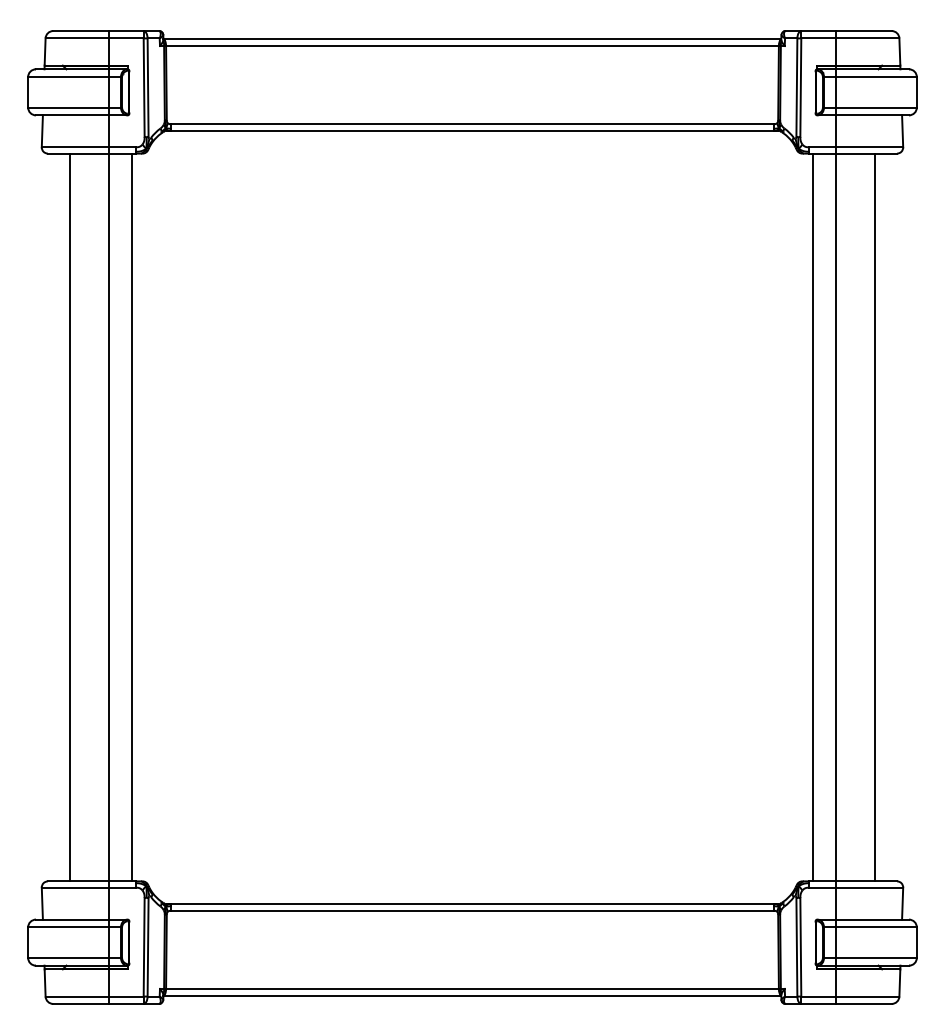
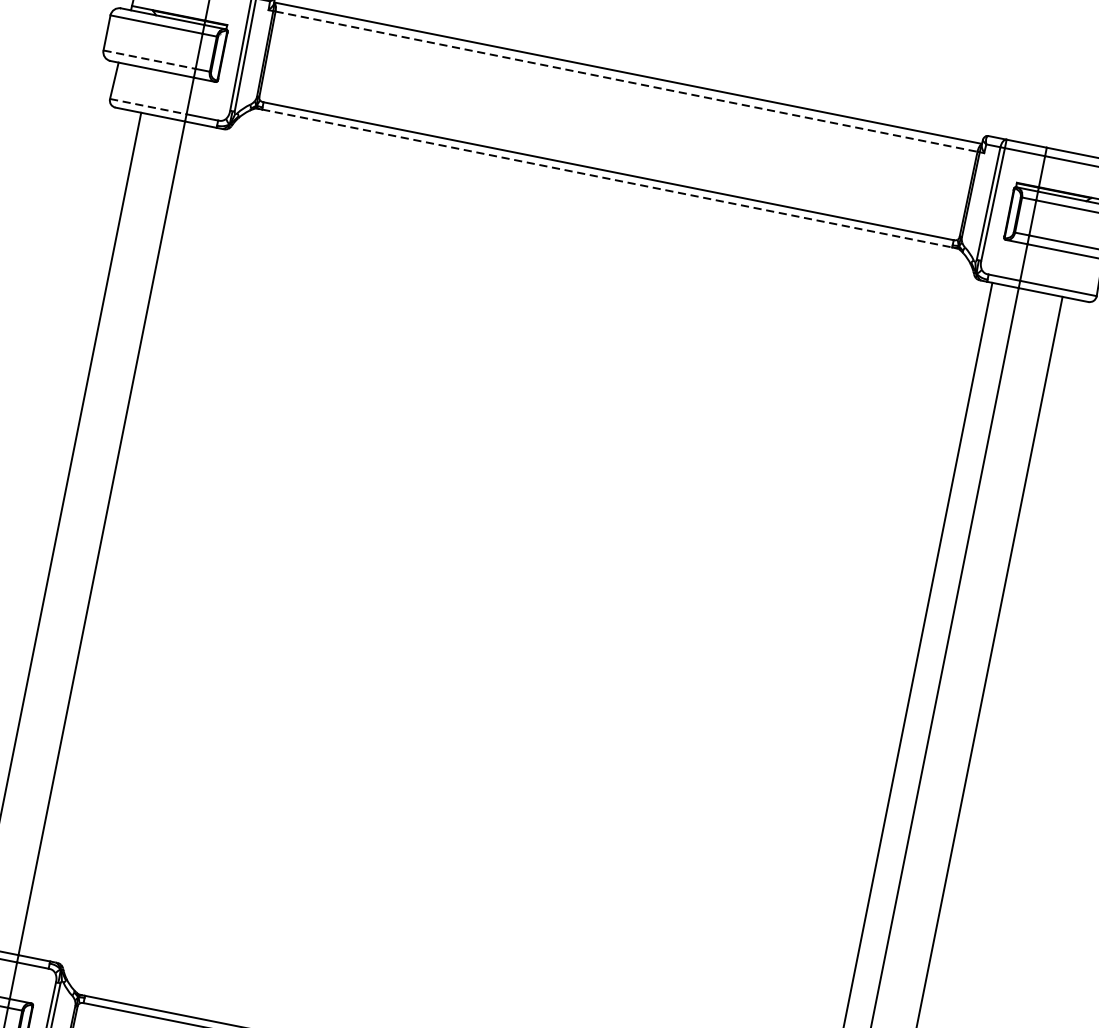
line: (473, 46) -> (627, 82), solid -> dashed
line: (68, 107) -> (149, 59), solid -> dashed
line: (472, 130) -> (607, 178), solid -> dashed
line: (75, 147) -> (148, 106), solid -> dashed
line: (131, 517) -> (128, 543), removed

